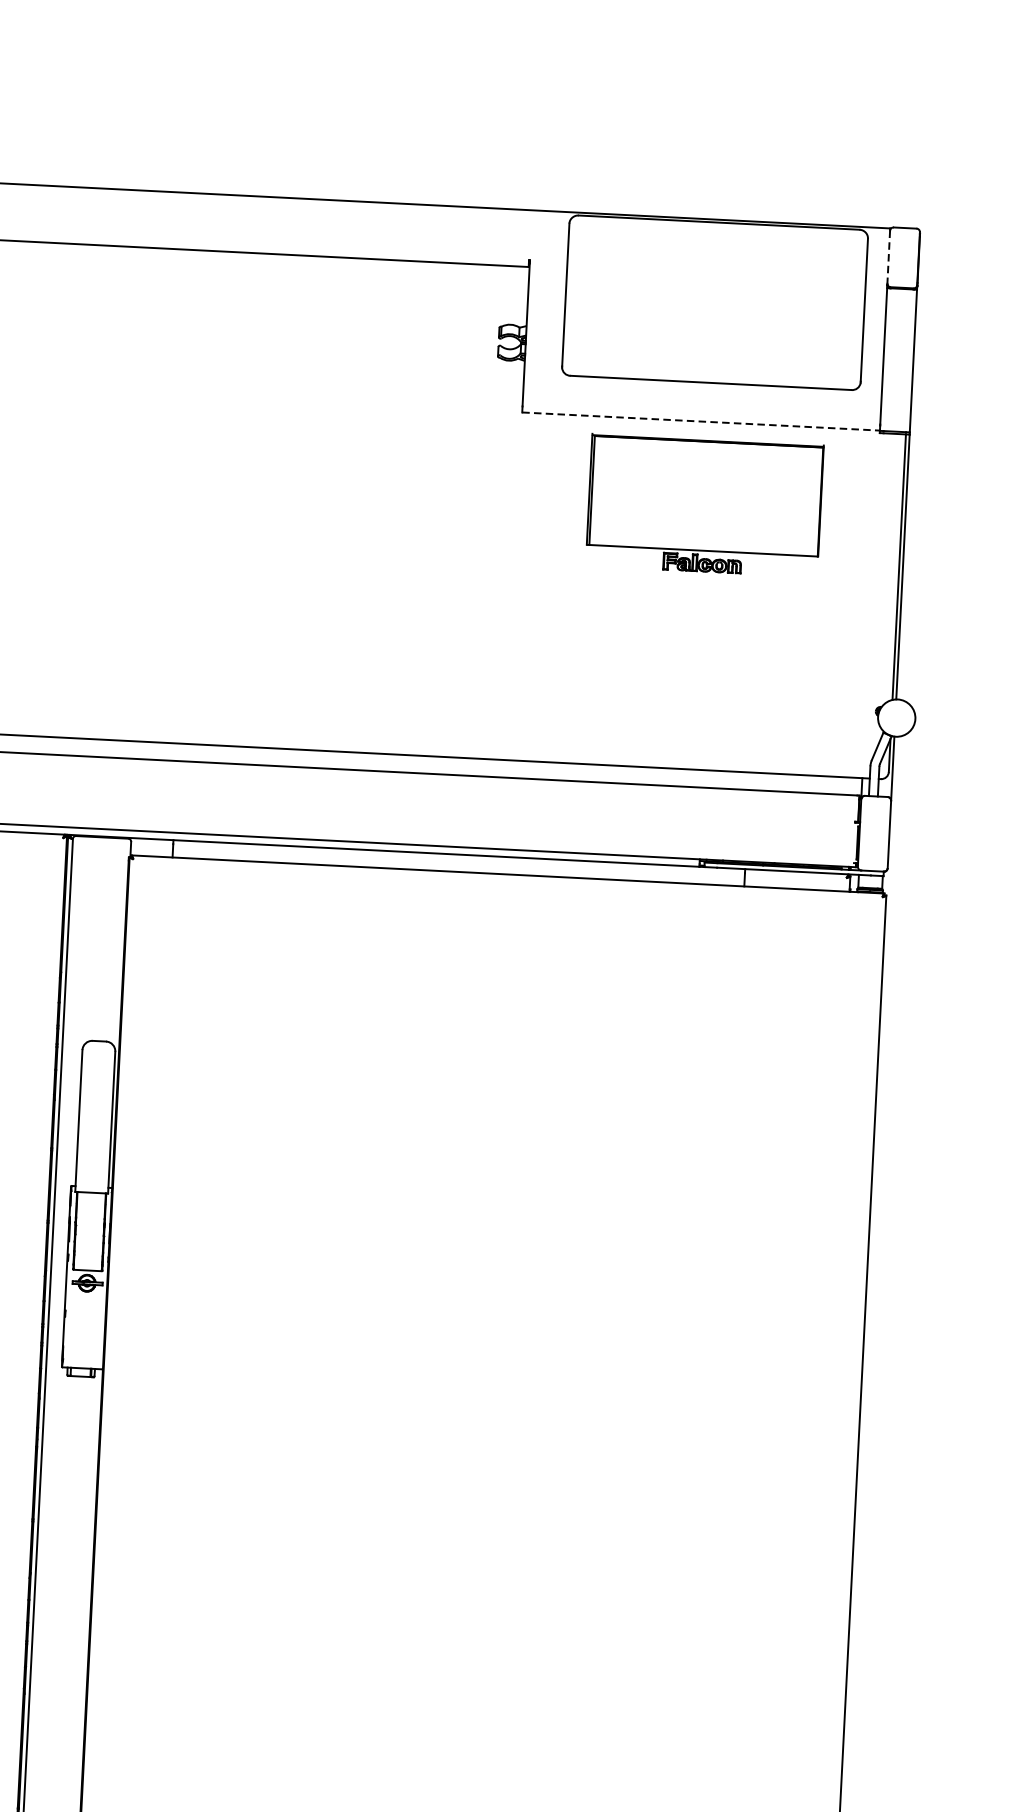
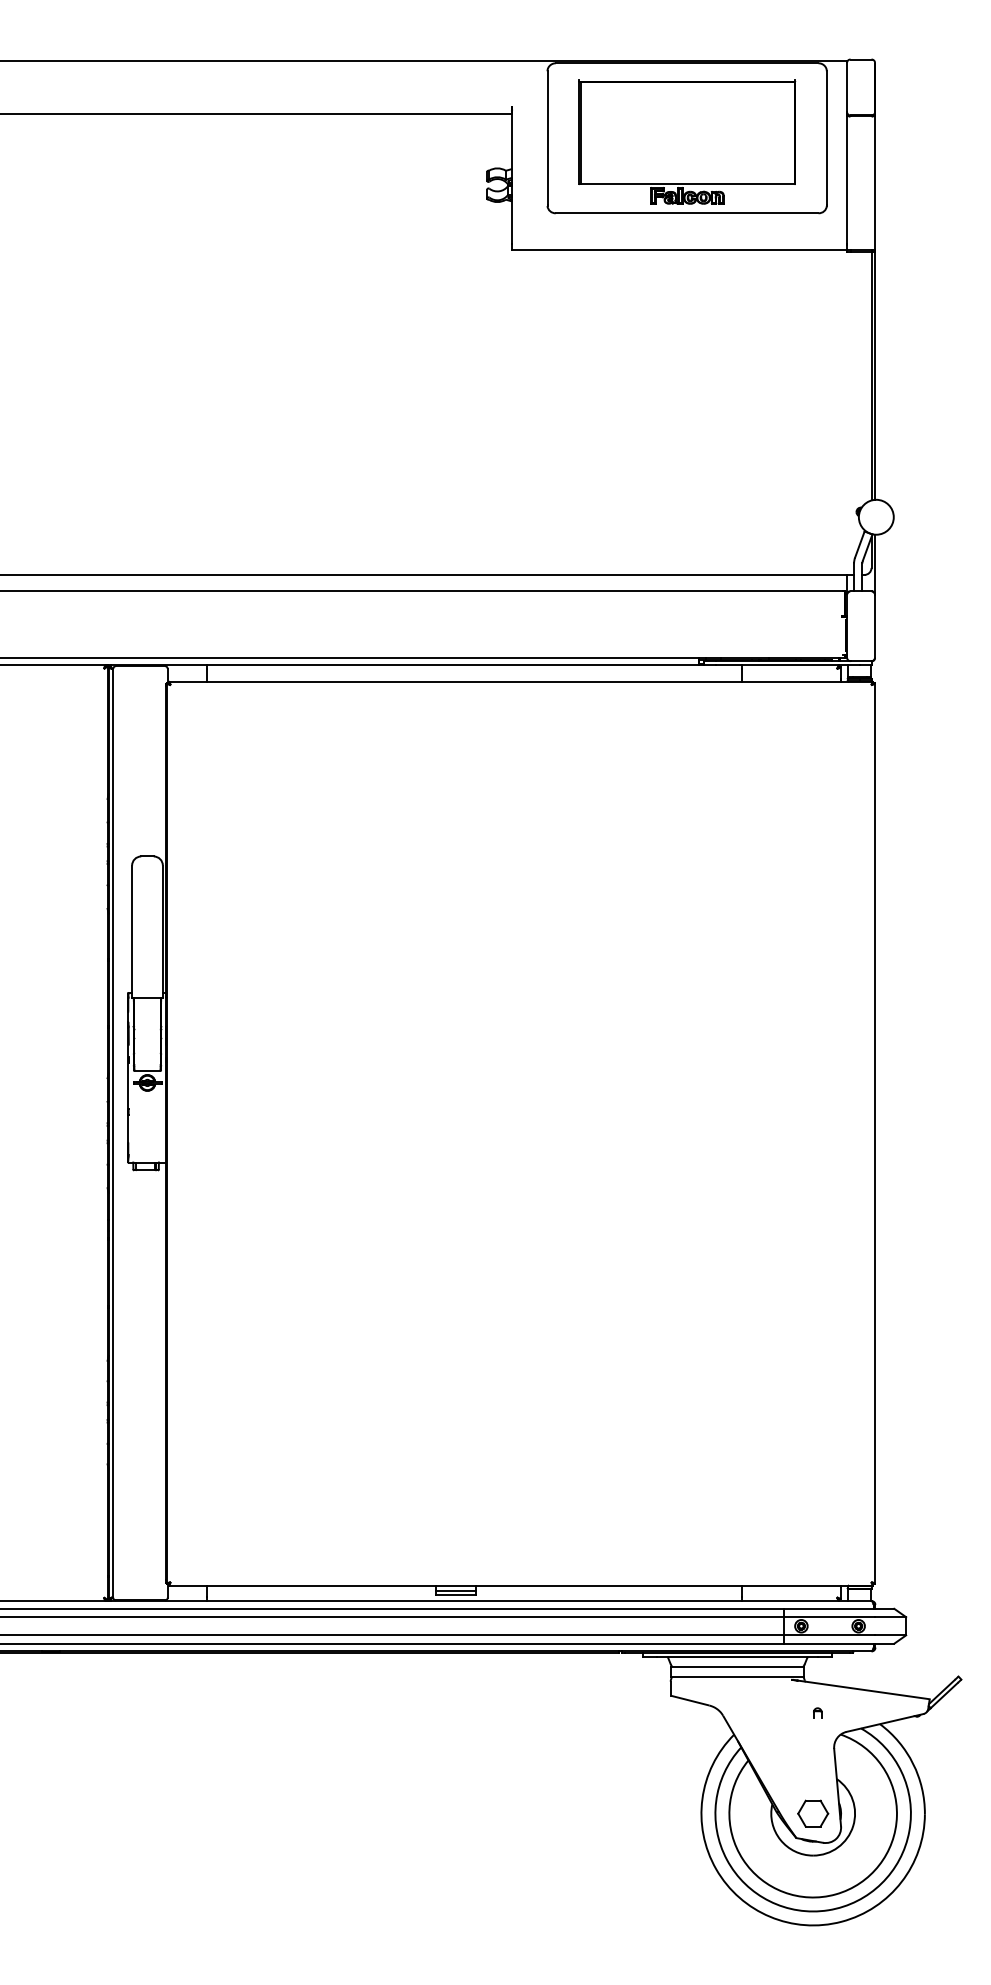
line: (889, 257) -> (847, 87), dashed -> solid
line: (701, 421) -> (680, 249), dashed -> solid
part: (705, 505) -> (687, 141), moved

